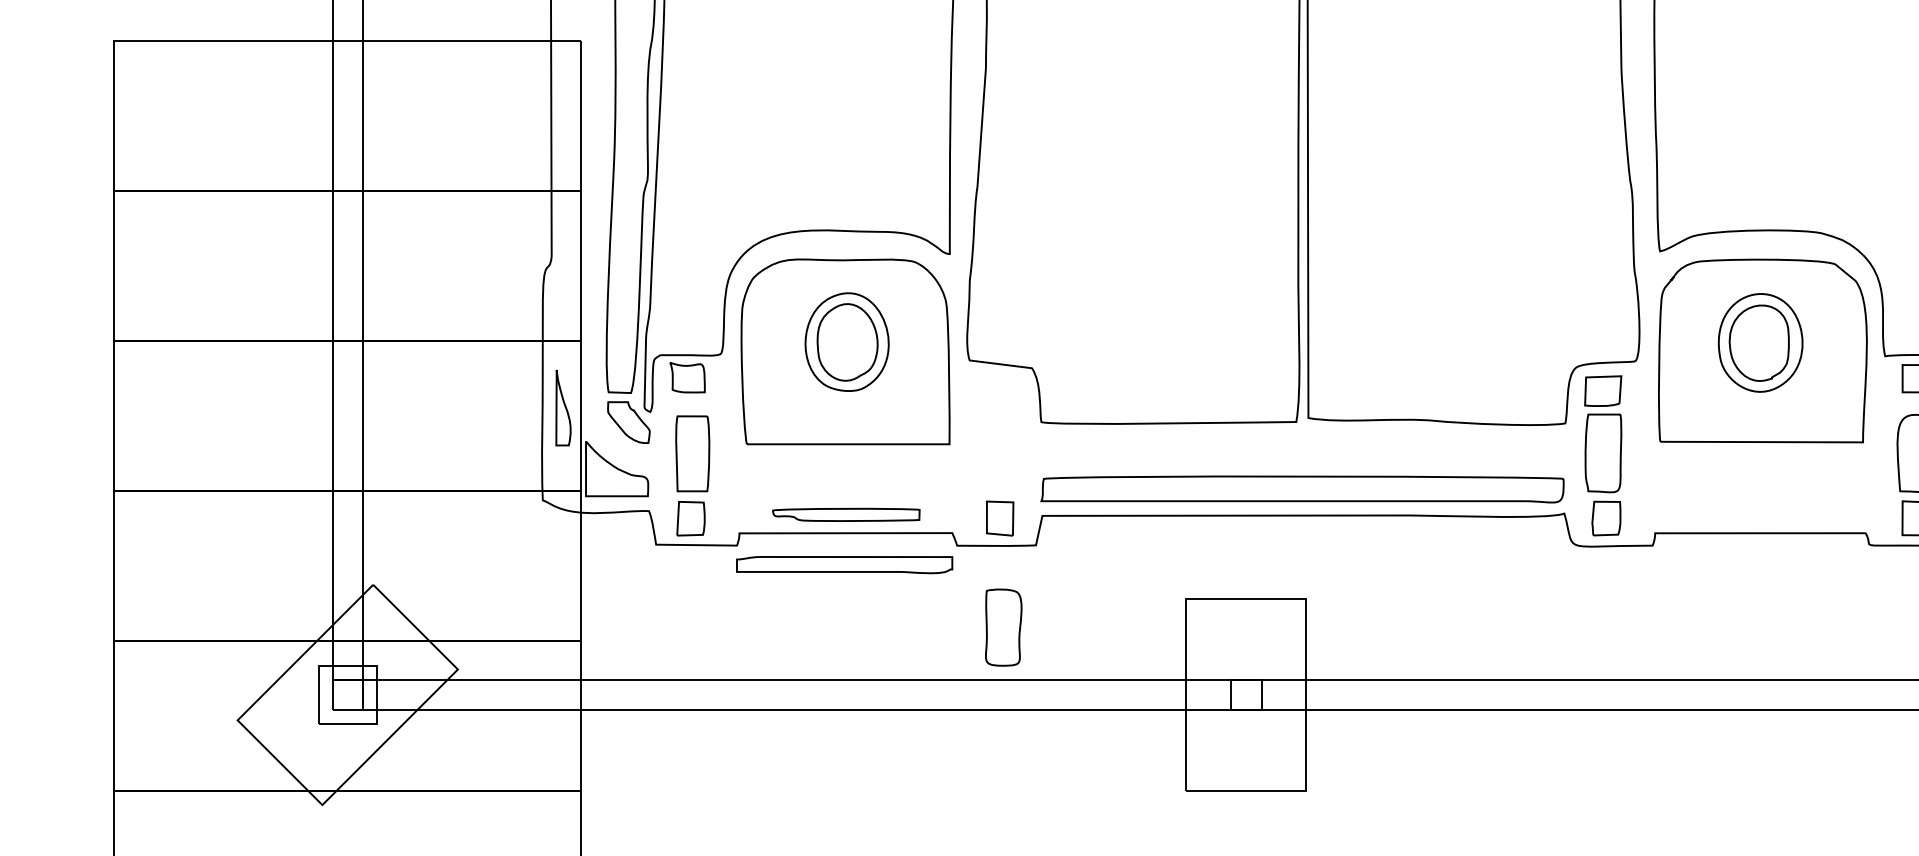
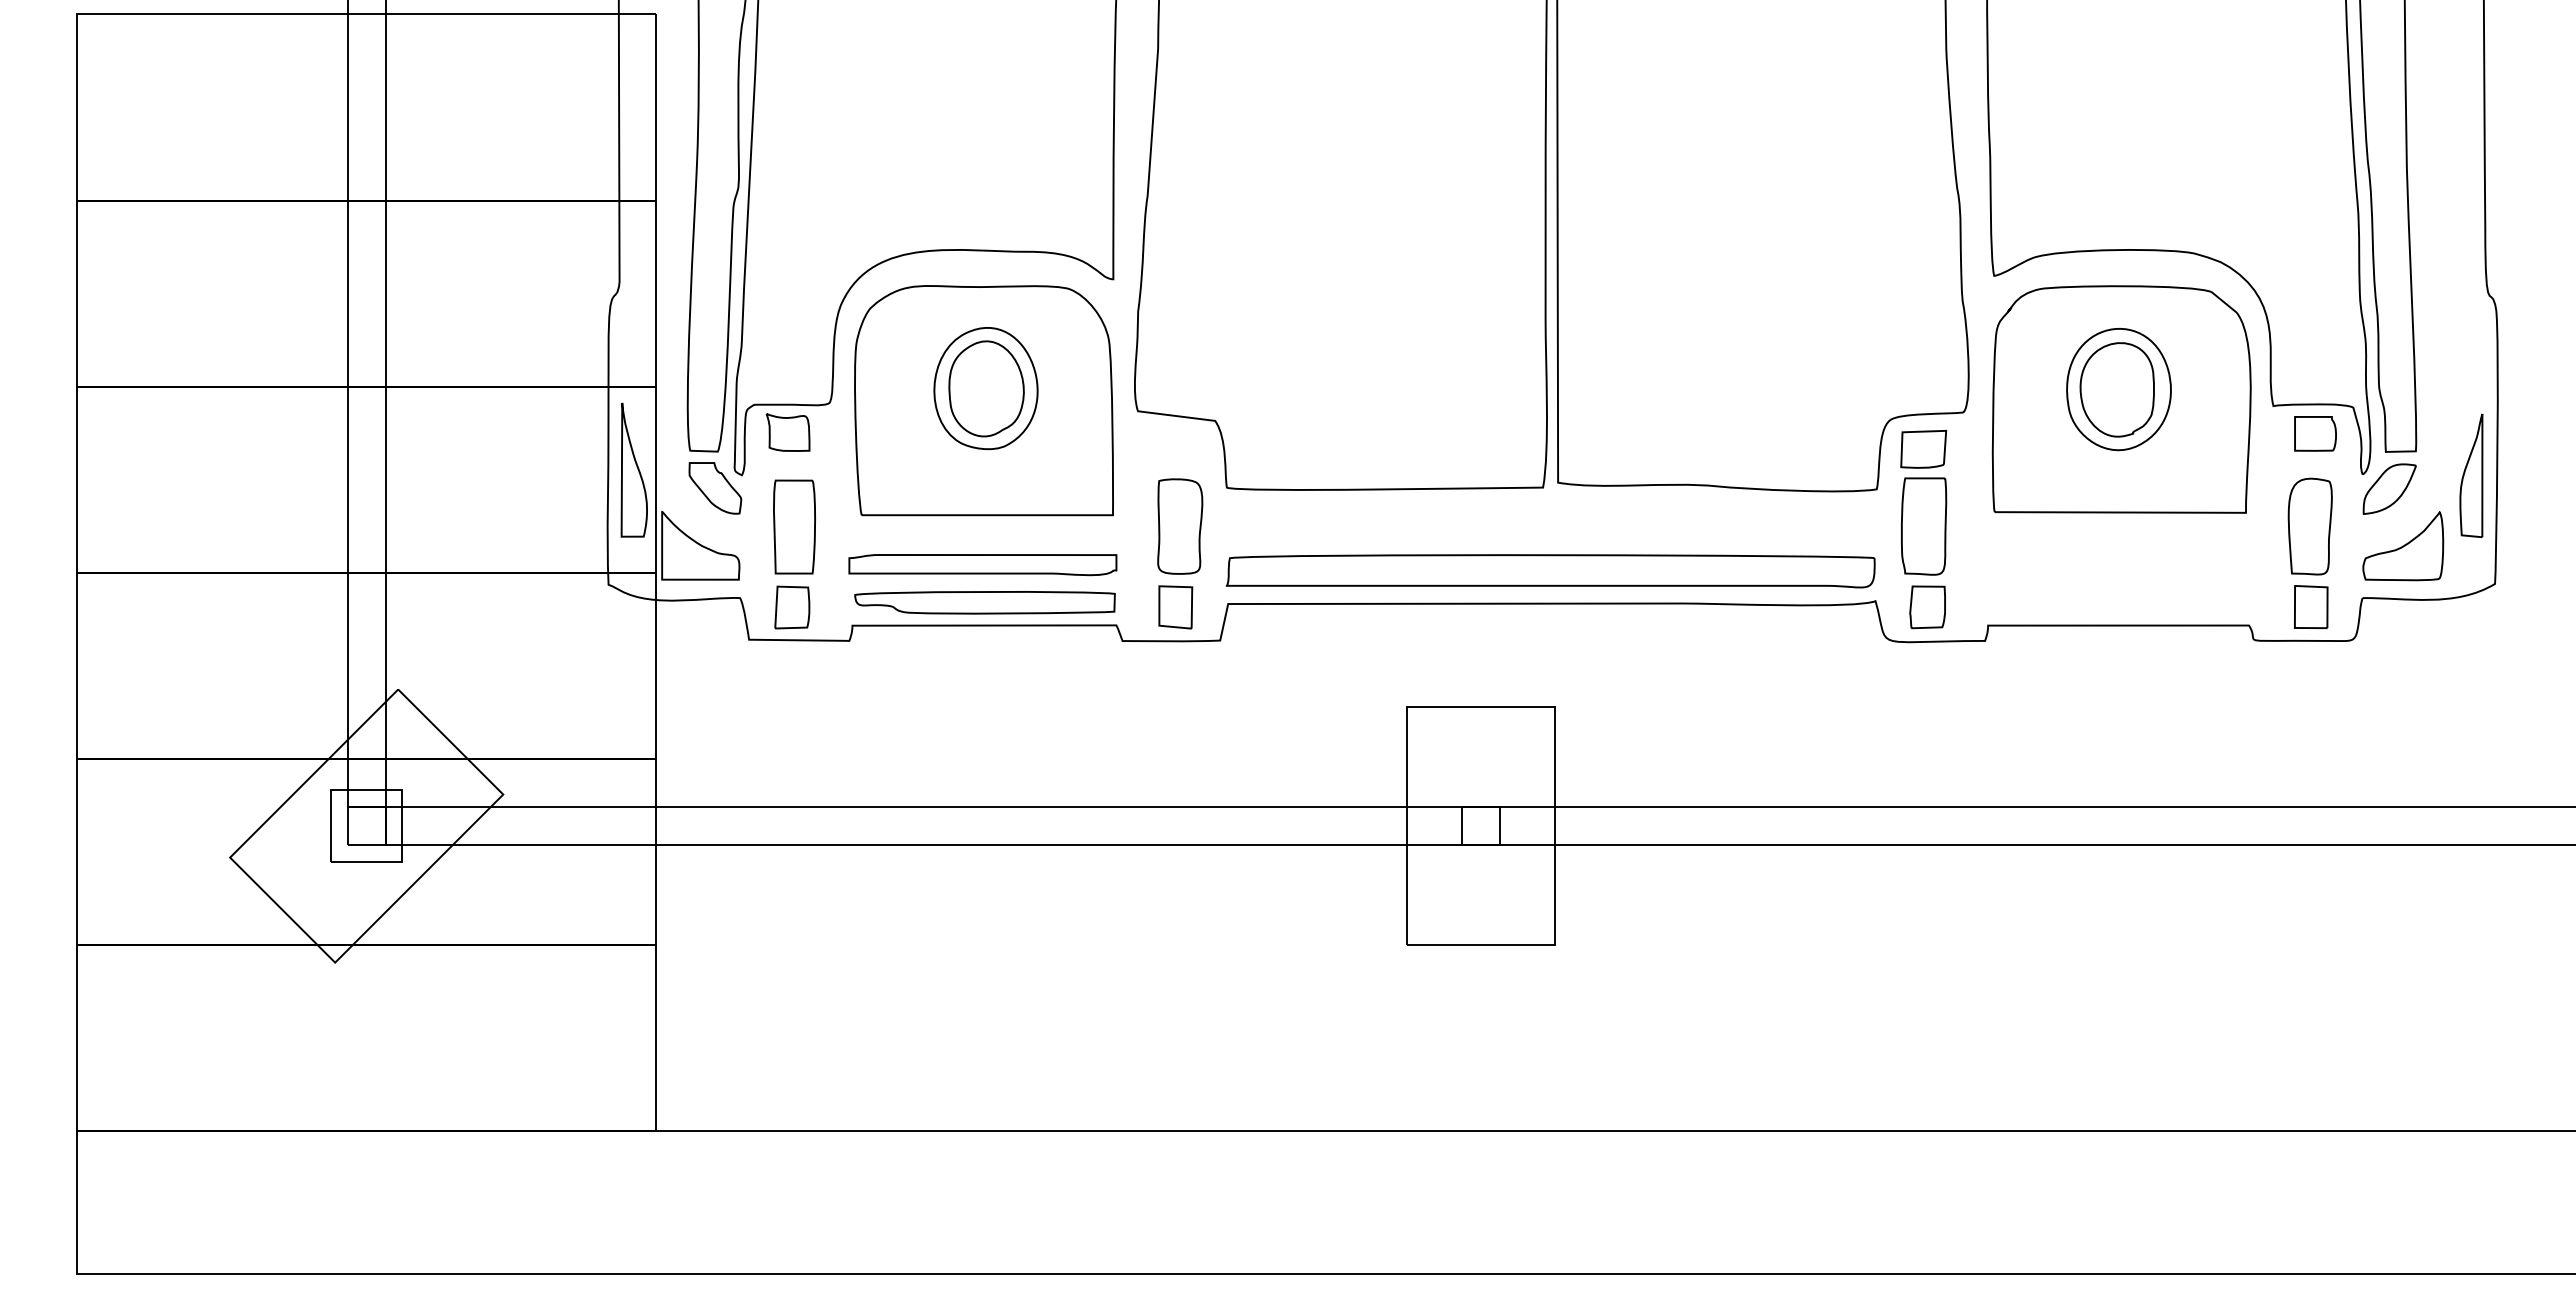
part: (562, 407) -> (633, 469), size x1.43
part: (845, 514) -> (984, 602), size x1.43
part: (844, 565) -> (982, 565), moved
part: (1003, 627) -> (1180, 526), moved

